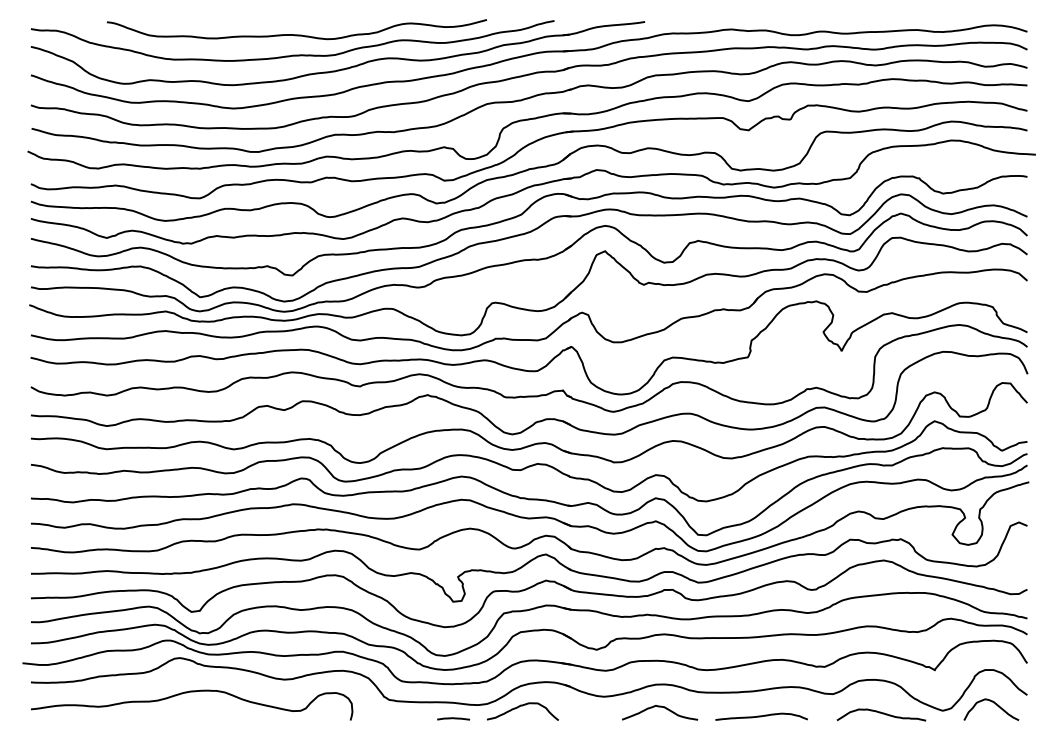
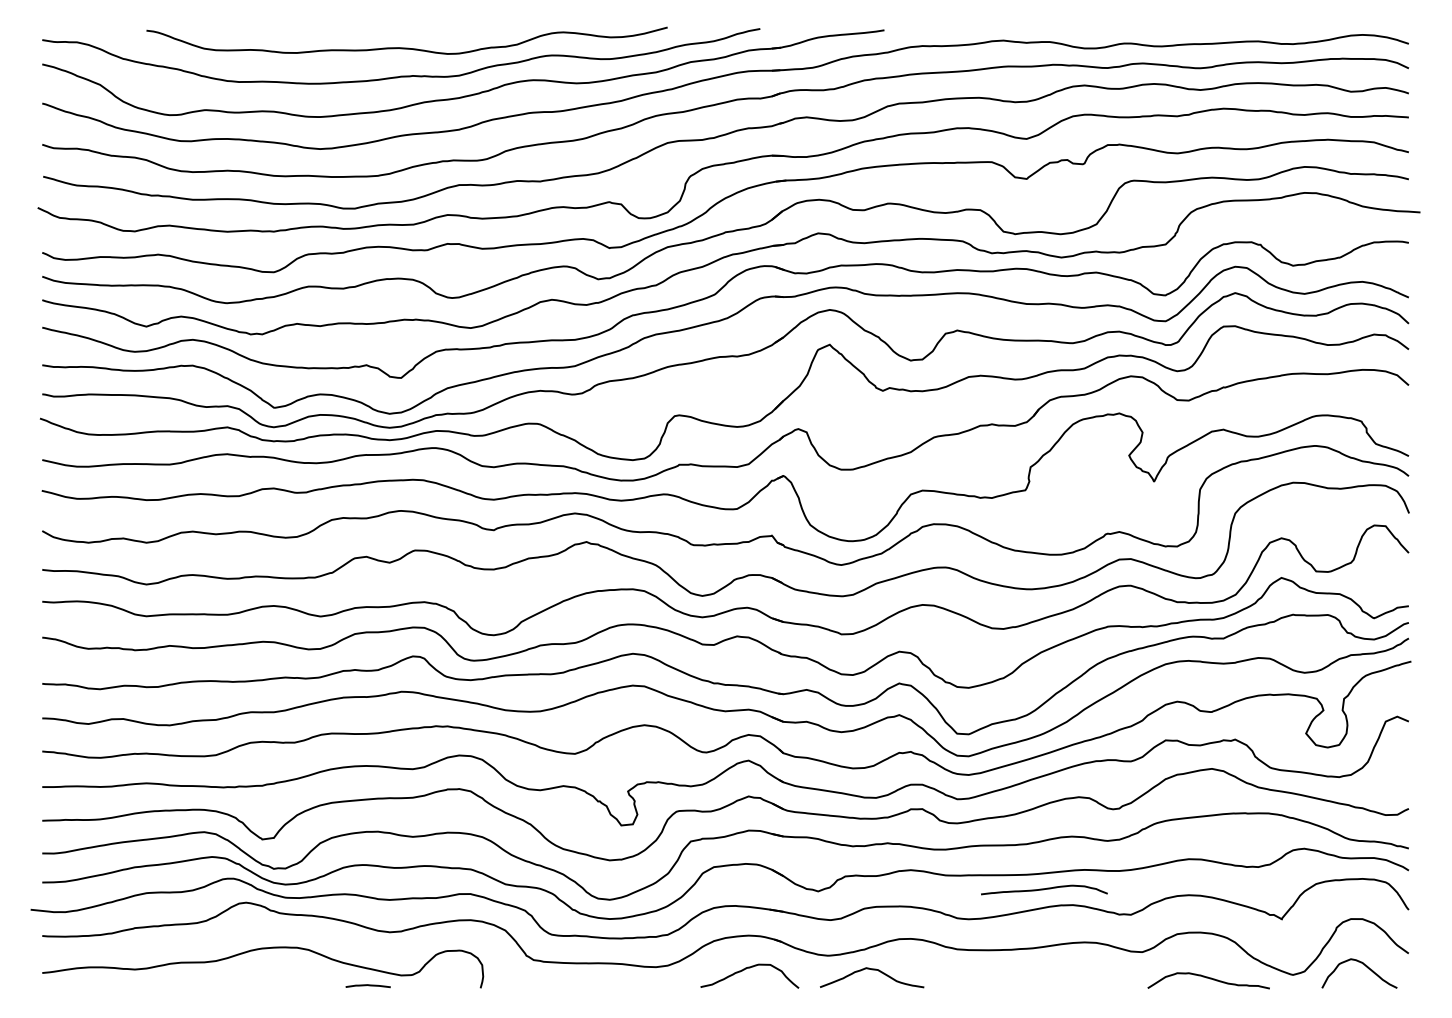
curve: (522, 706) -> (749, 969), moved
curve: (660, 707) -> (872, 970), moved
curve: (761, 716) -> (1044, 889), moved
line: (453, 718) -> (368, 985), moved

